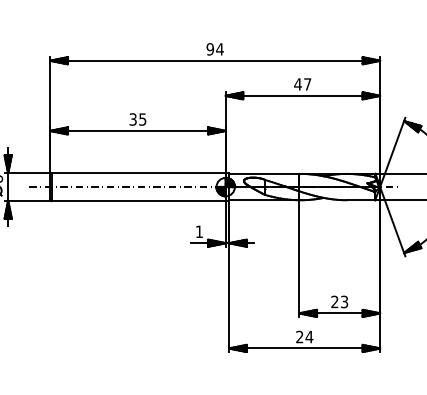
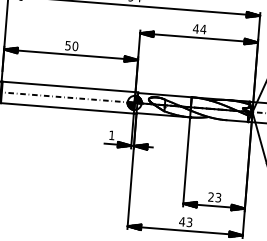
text: (307, 84) -> (203, 29), 47 -> 44
text: (137, 119) -> (71, 46), 35 -> 50
text: (304, 336) -> (185, 221), 24 -> 43

